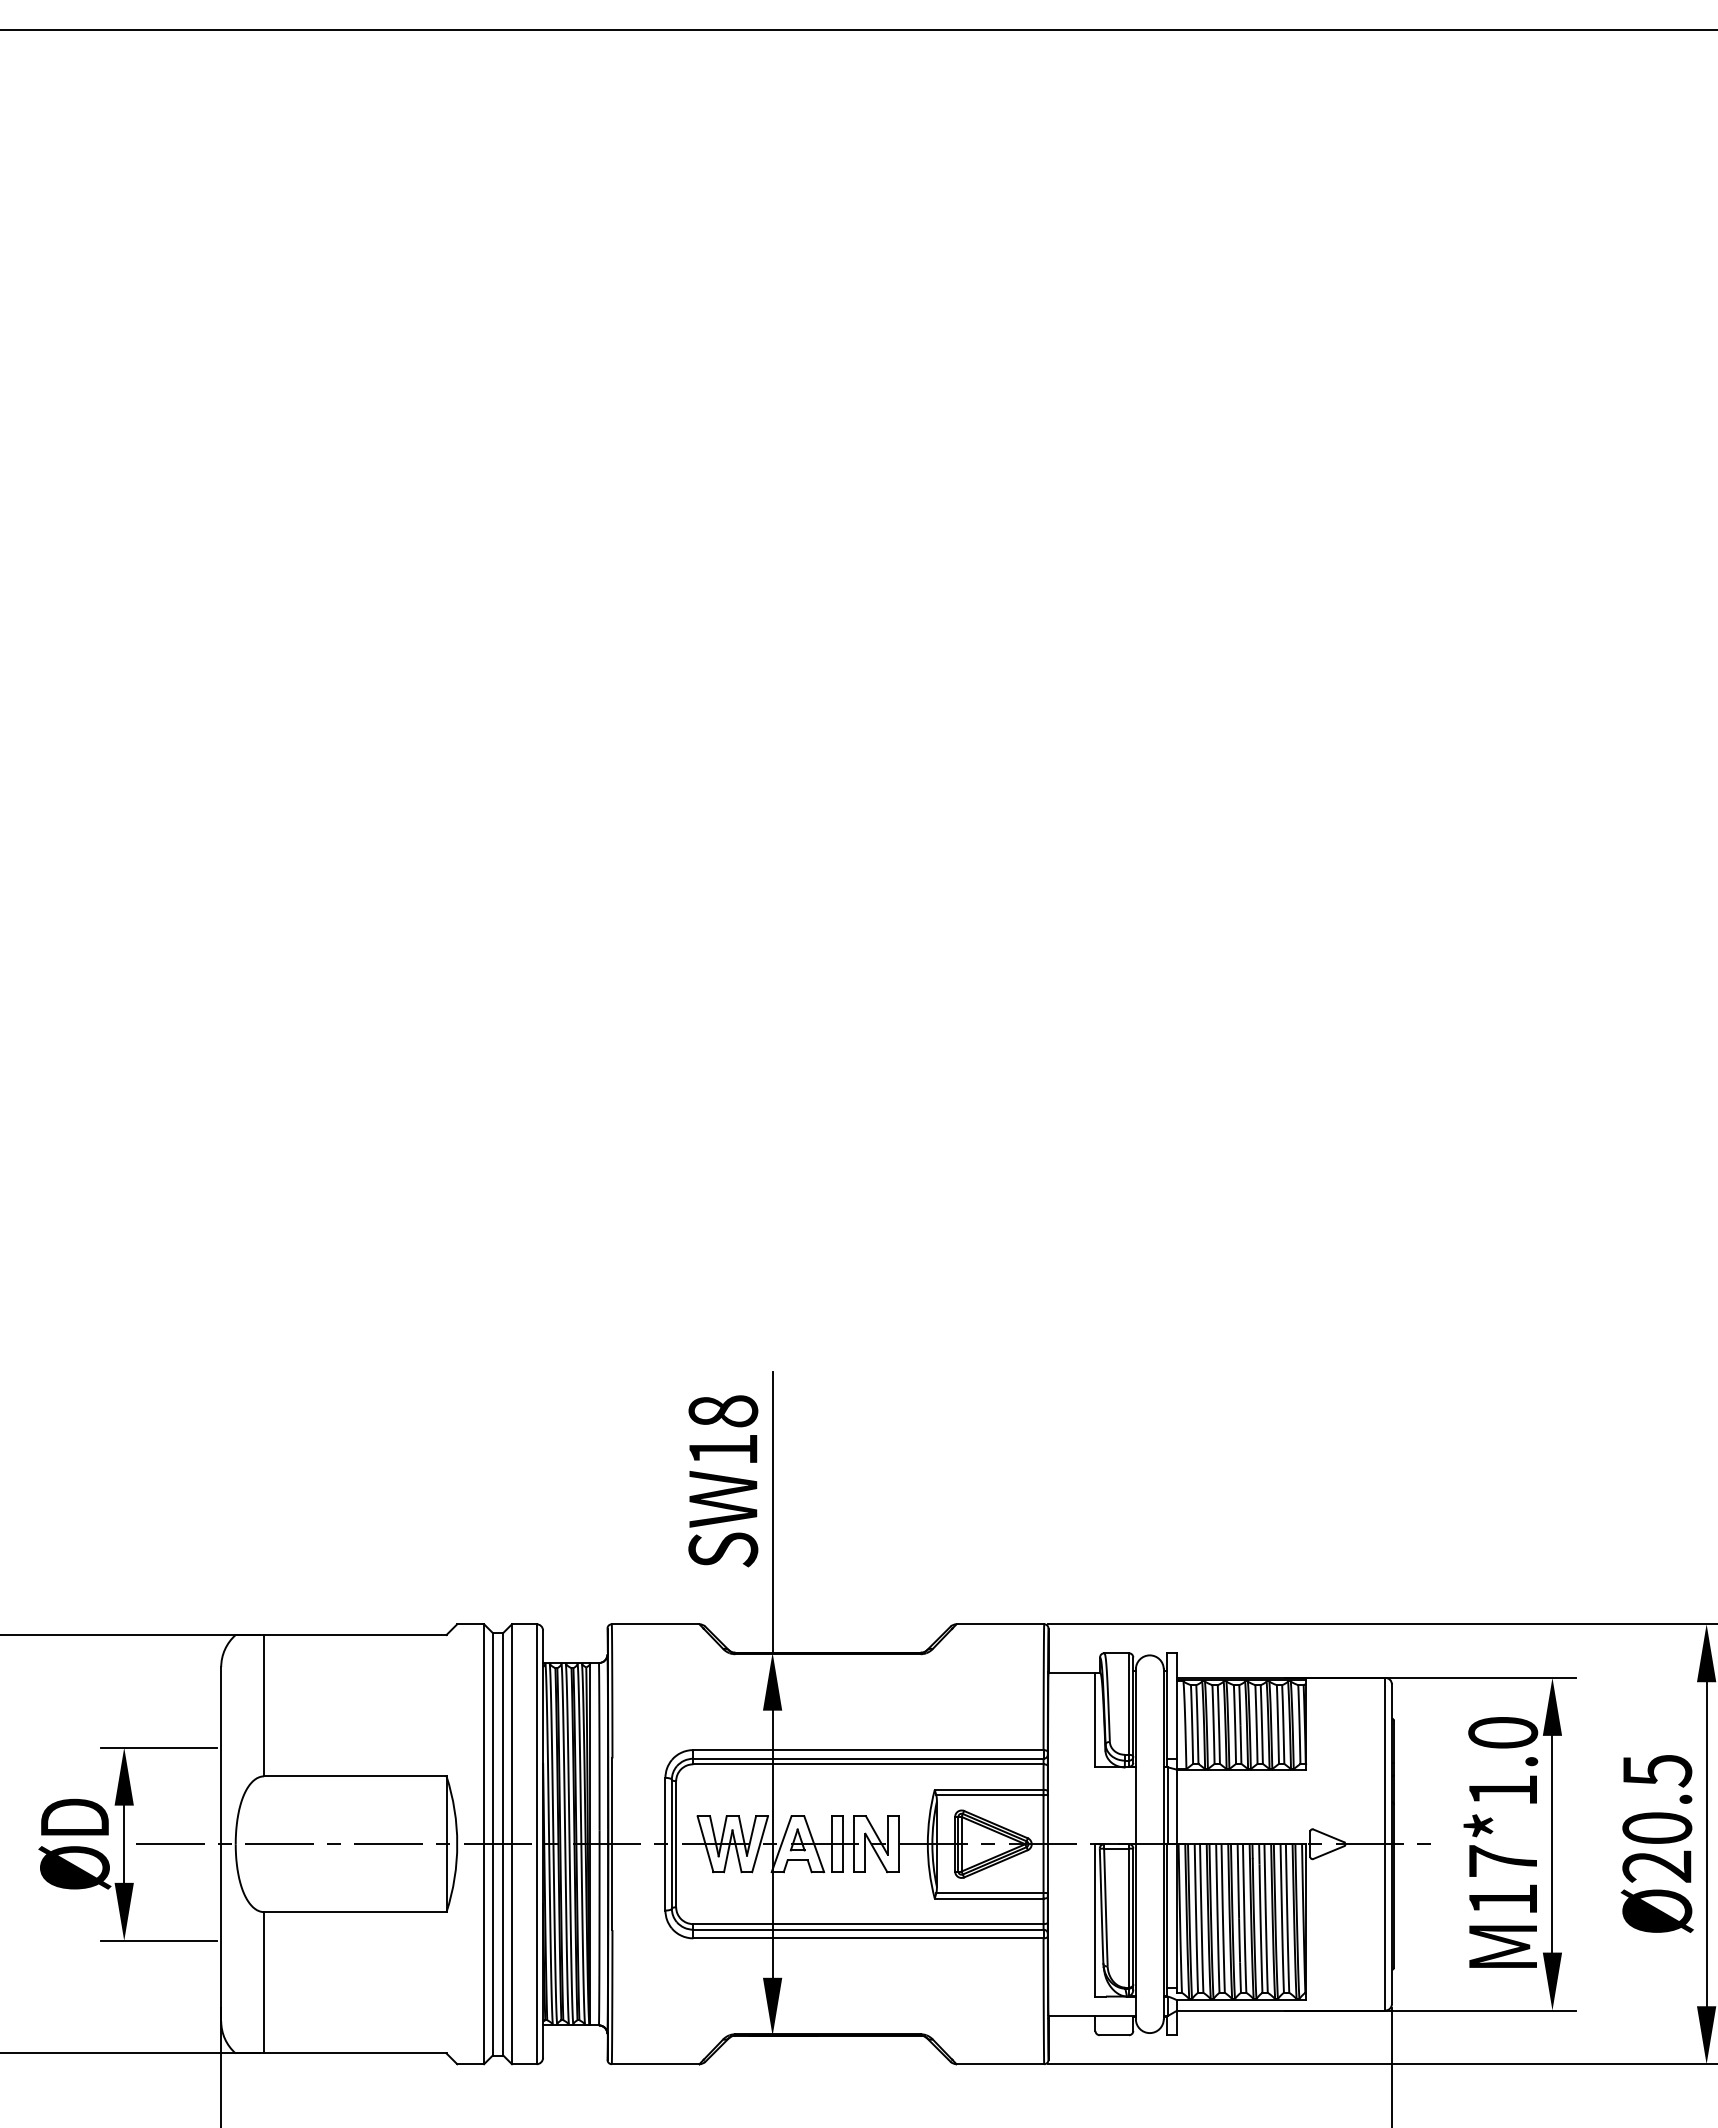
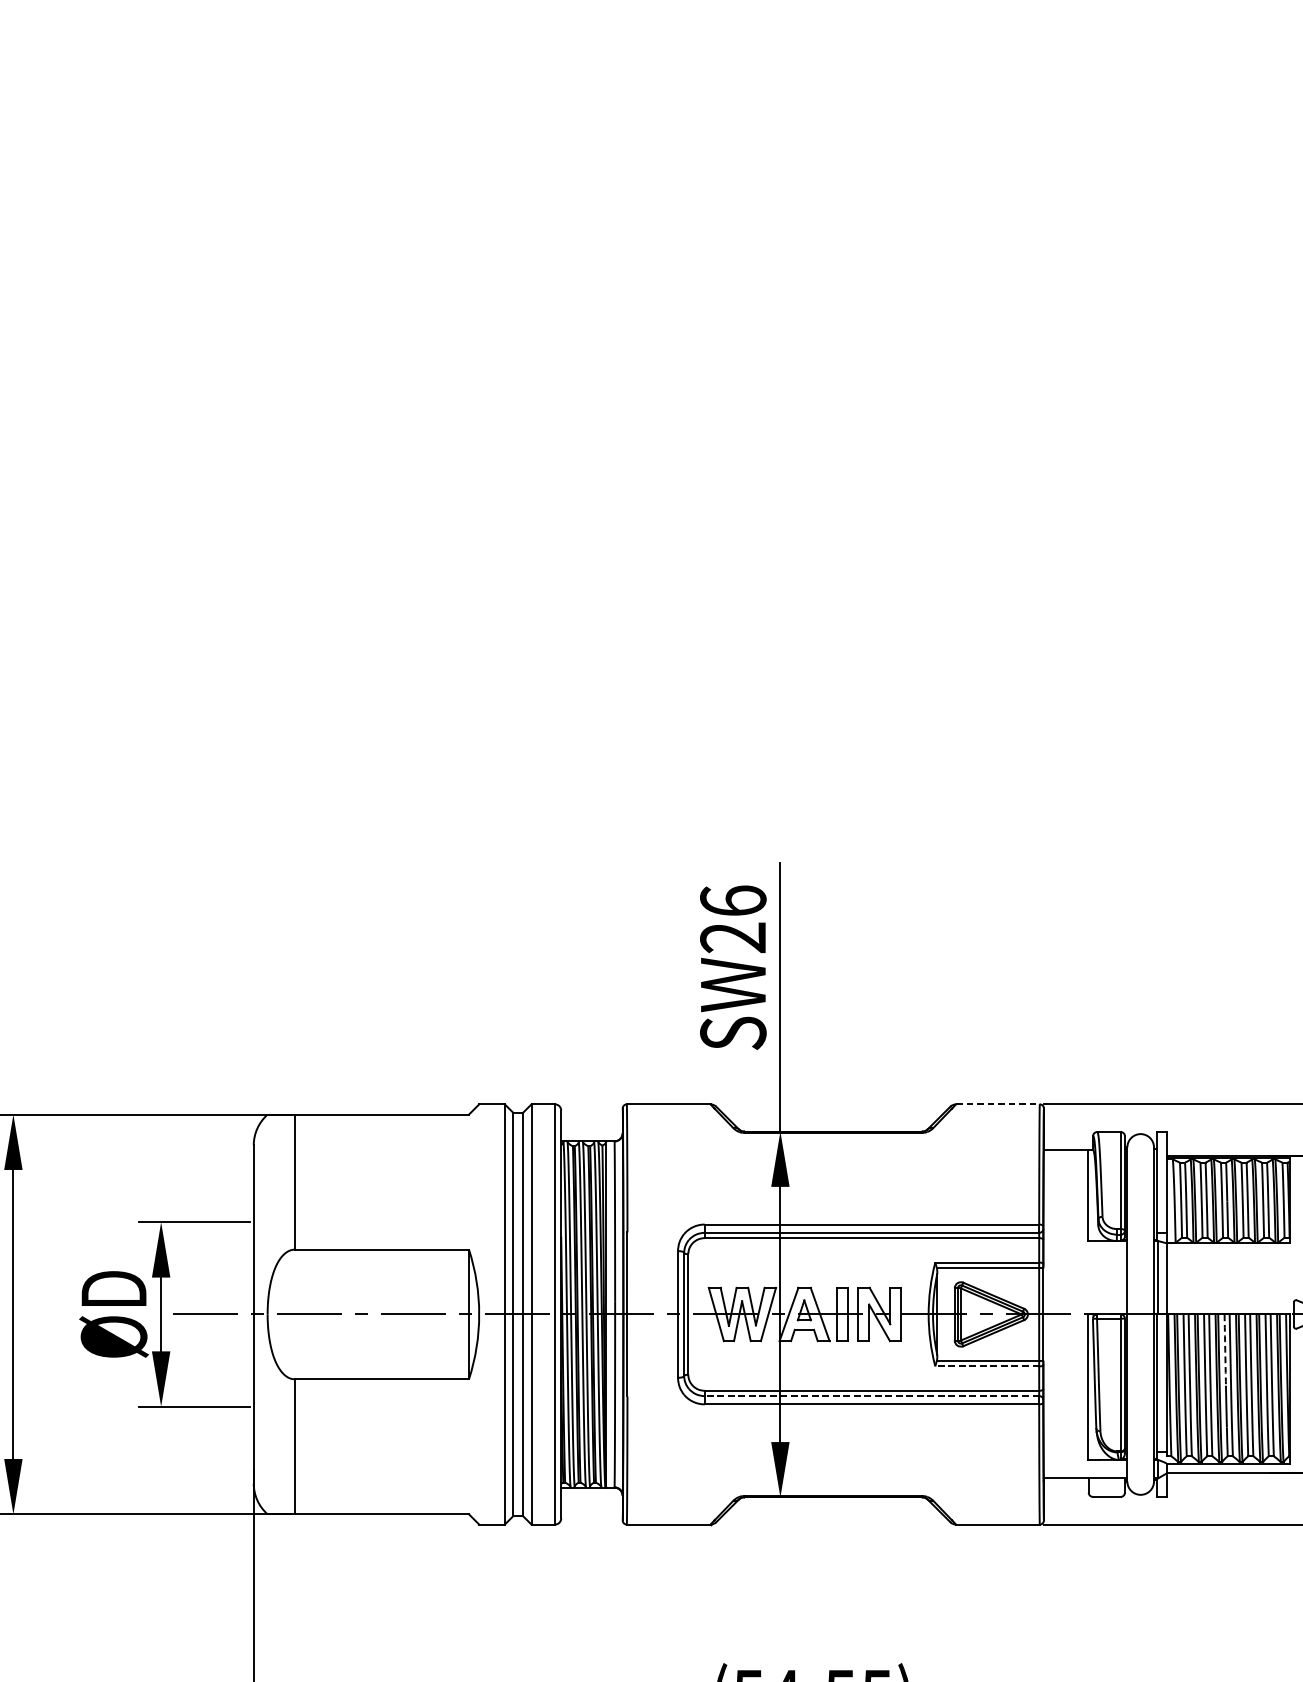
text: (723, 1430) -> (733, 919), SW18 -> SW26
line: (1000, 1624) -> (998, 1104), solid -> dashed
arc: (1238, 1881) -> (1225, 1350), solid -> dashed
line: (988, 1898) -> (986, 1366), solid -> dashed
line: (867, 1929) -> (871, 1395), solid -> dashed

